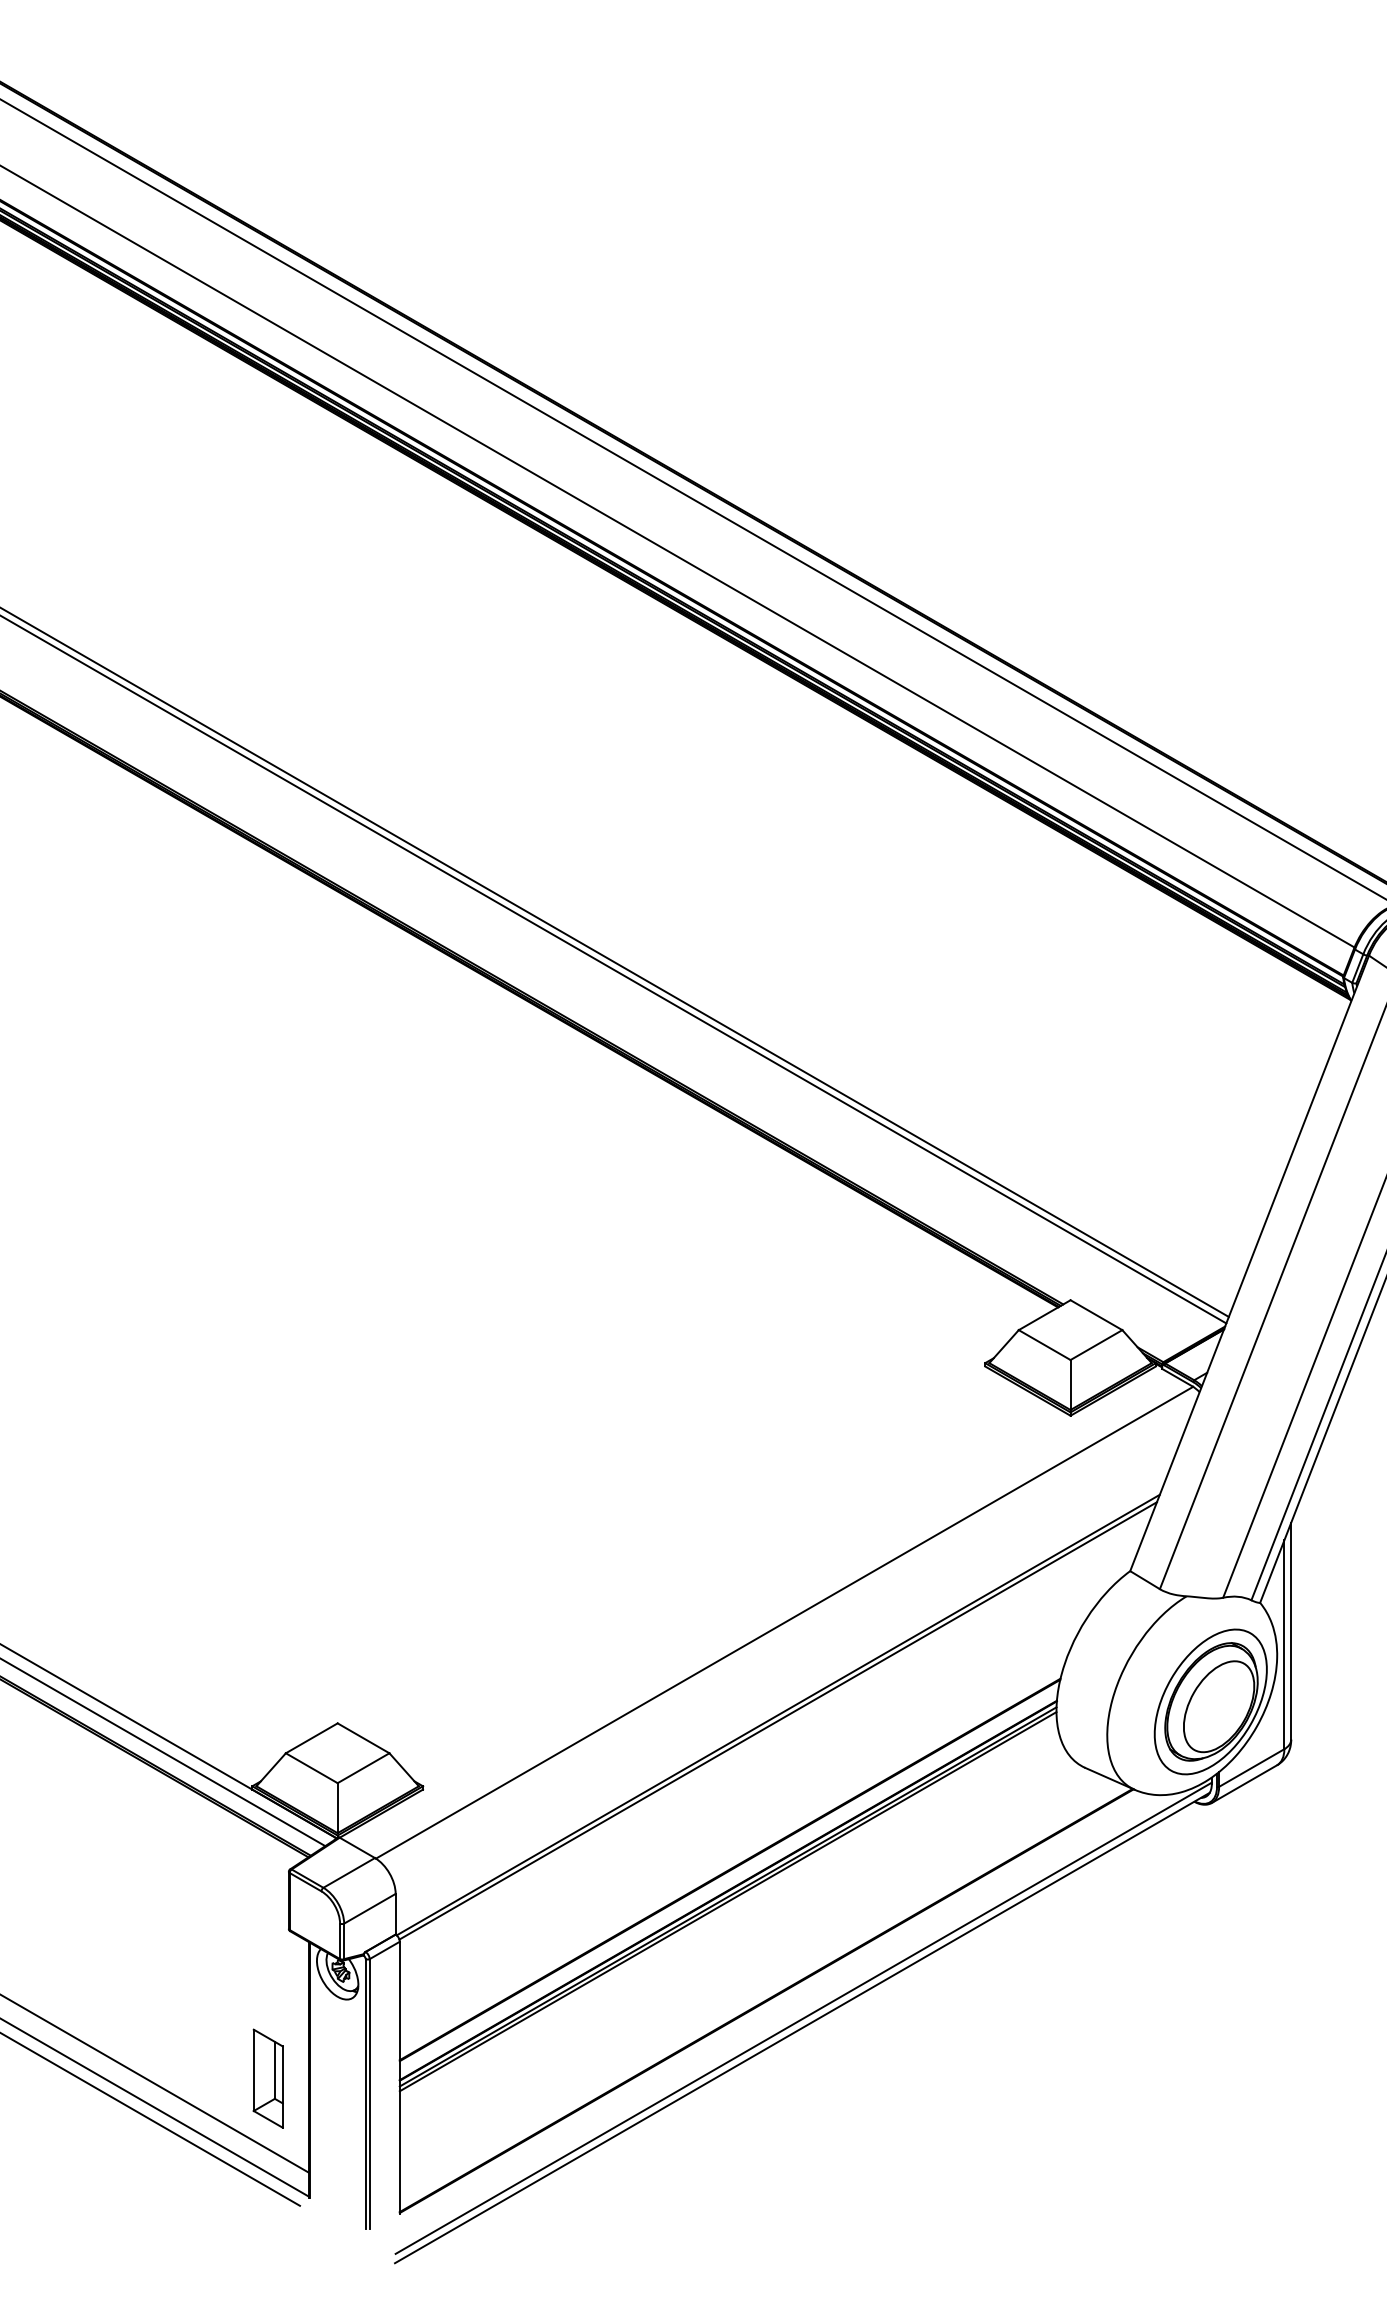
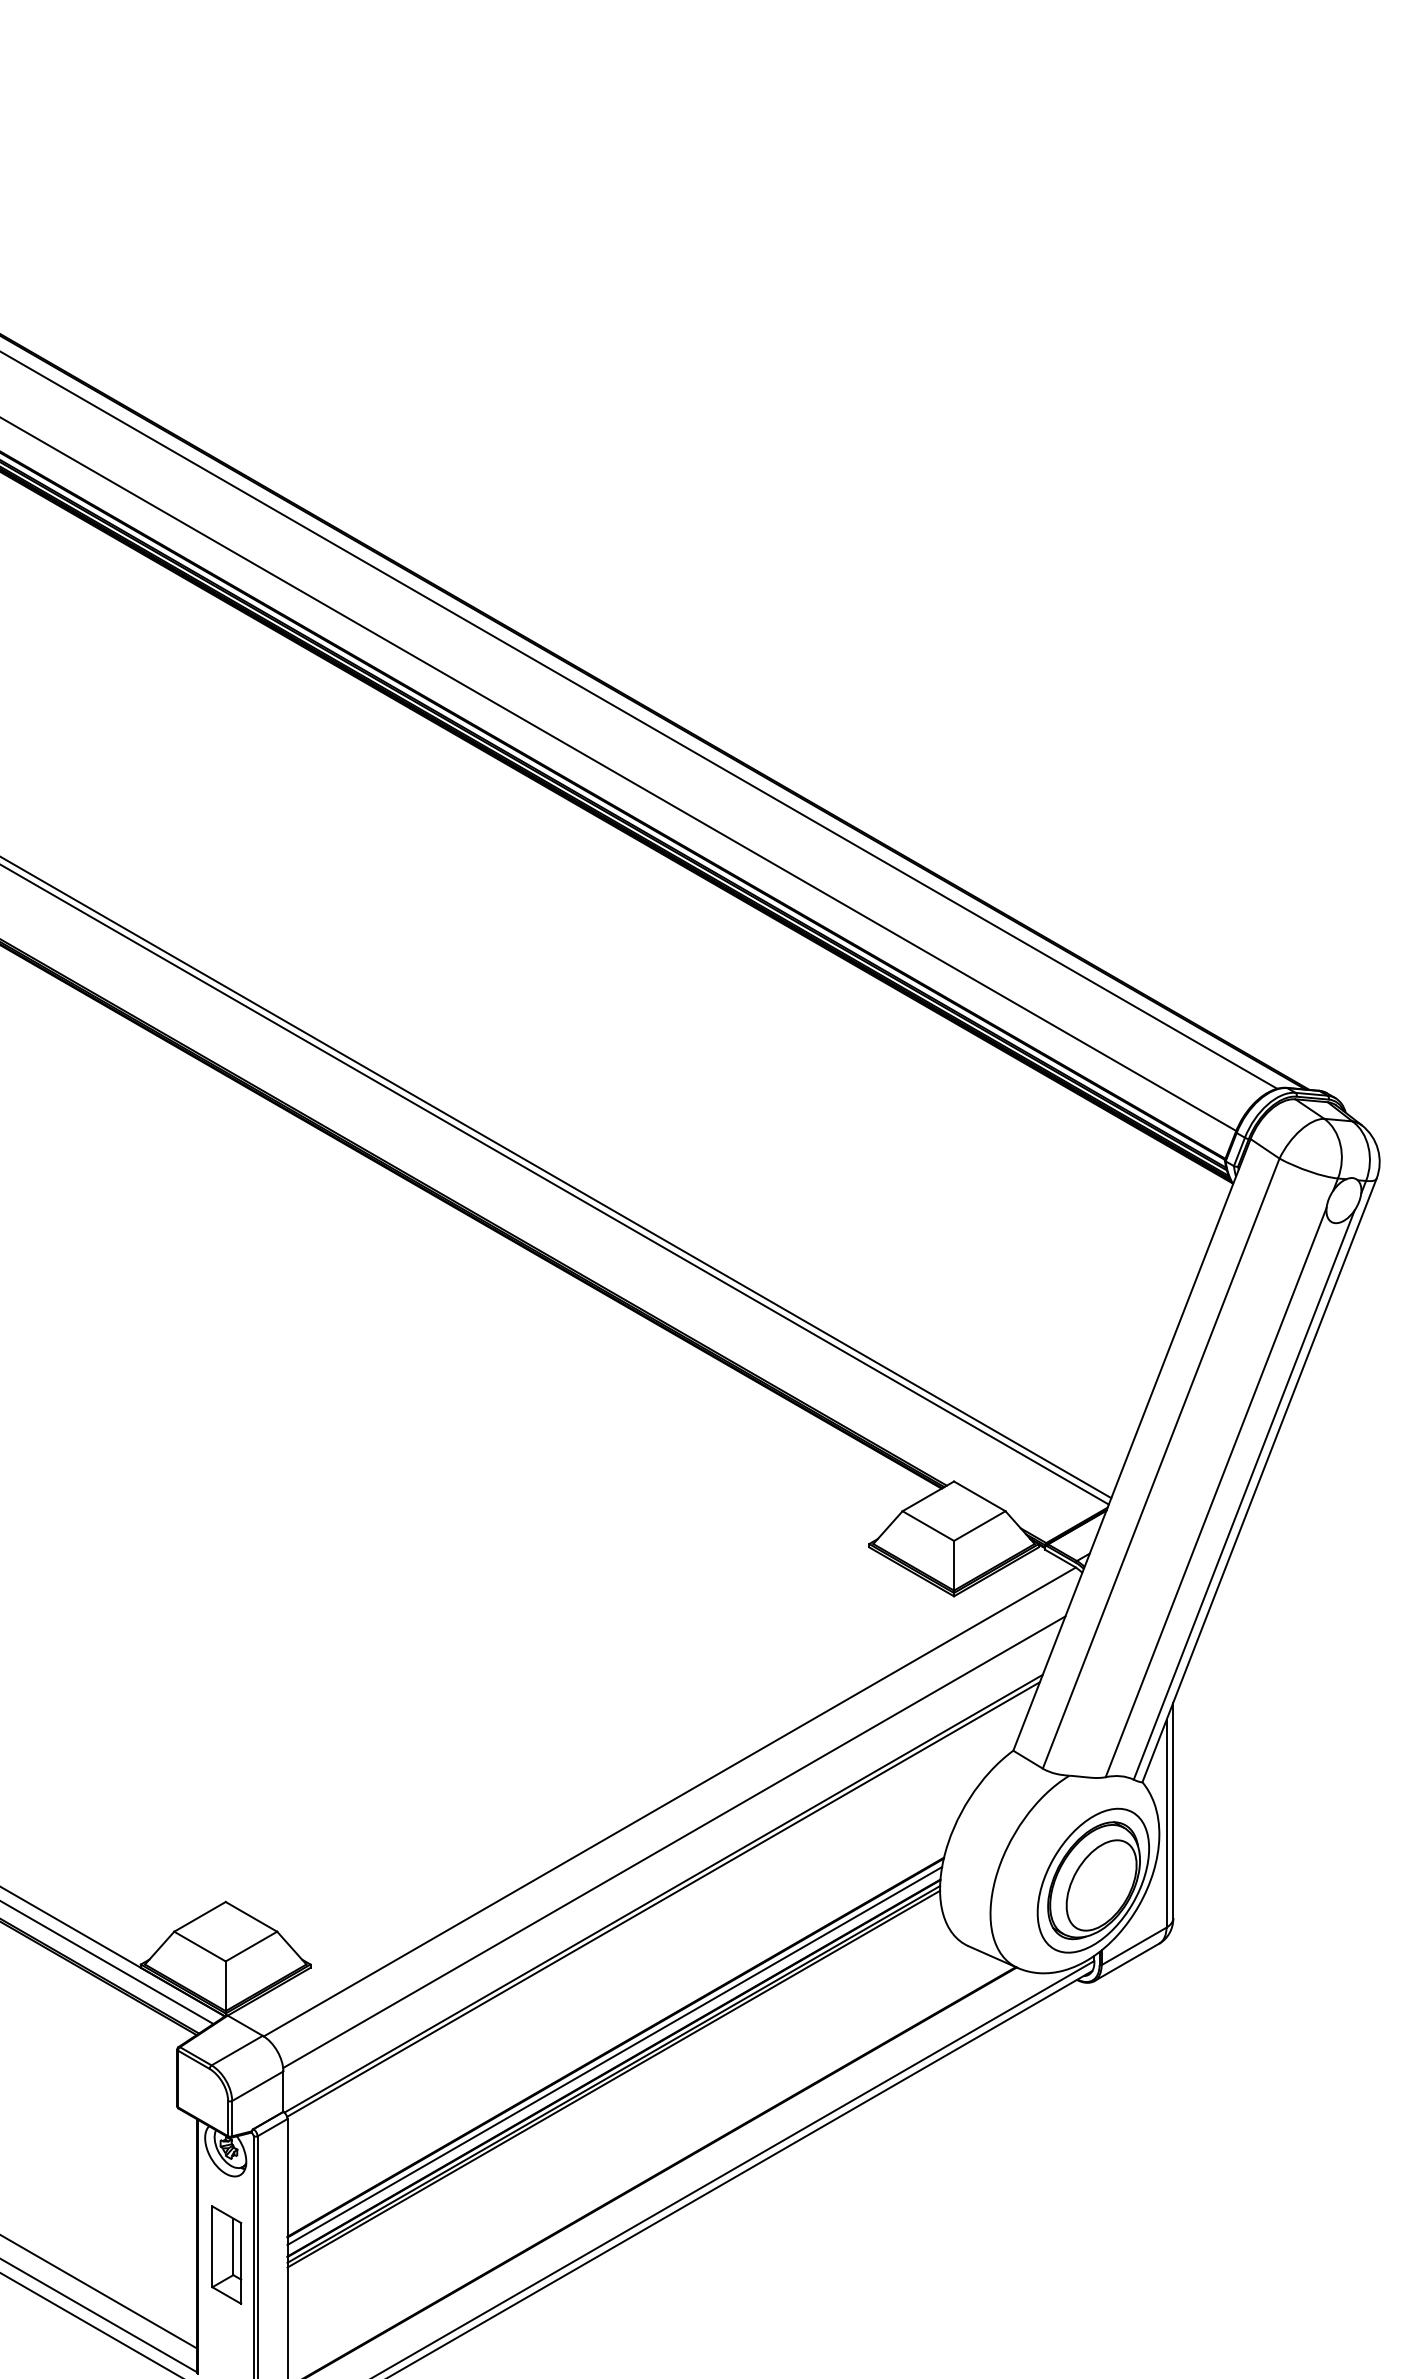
line: (789, 1663) -> (674, 1842), added
line: (728, 1878) -> (614, 2056), added
part: (267, 2078) -> (226, 2254), moved

